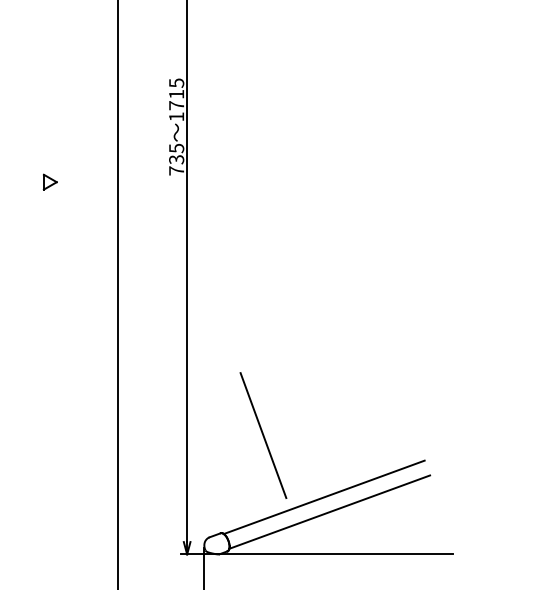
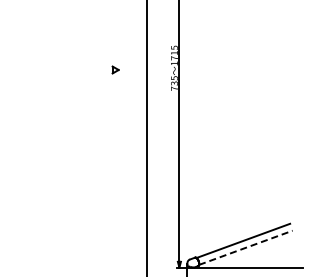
part: (50, 181) -> (115, 69), moved
line: (262, 436) -> (214, 212), removed
line: (328, 511) -> (245, 247), solid -> dashed

